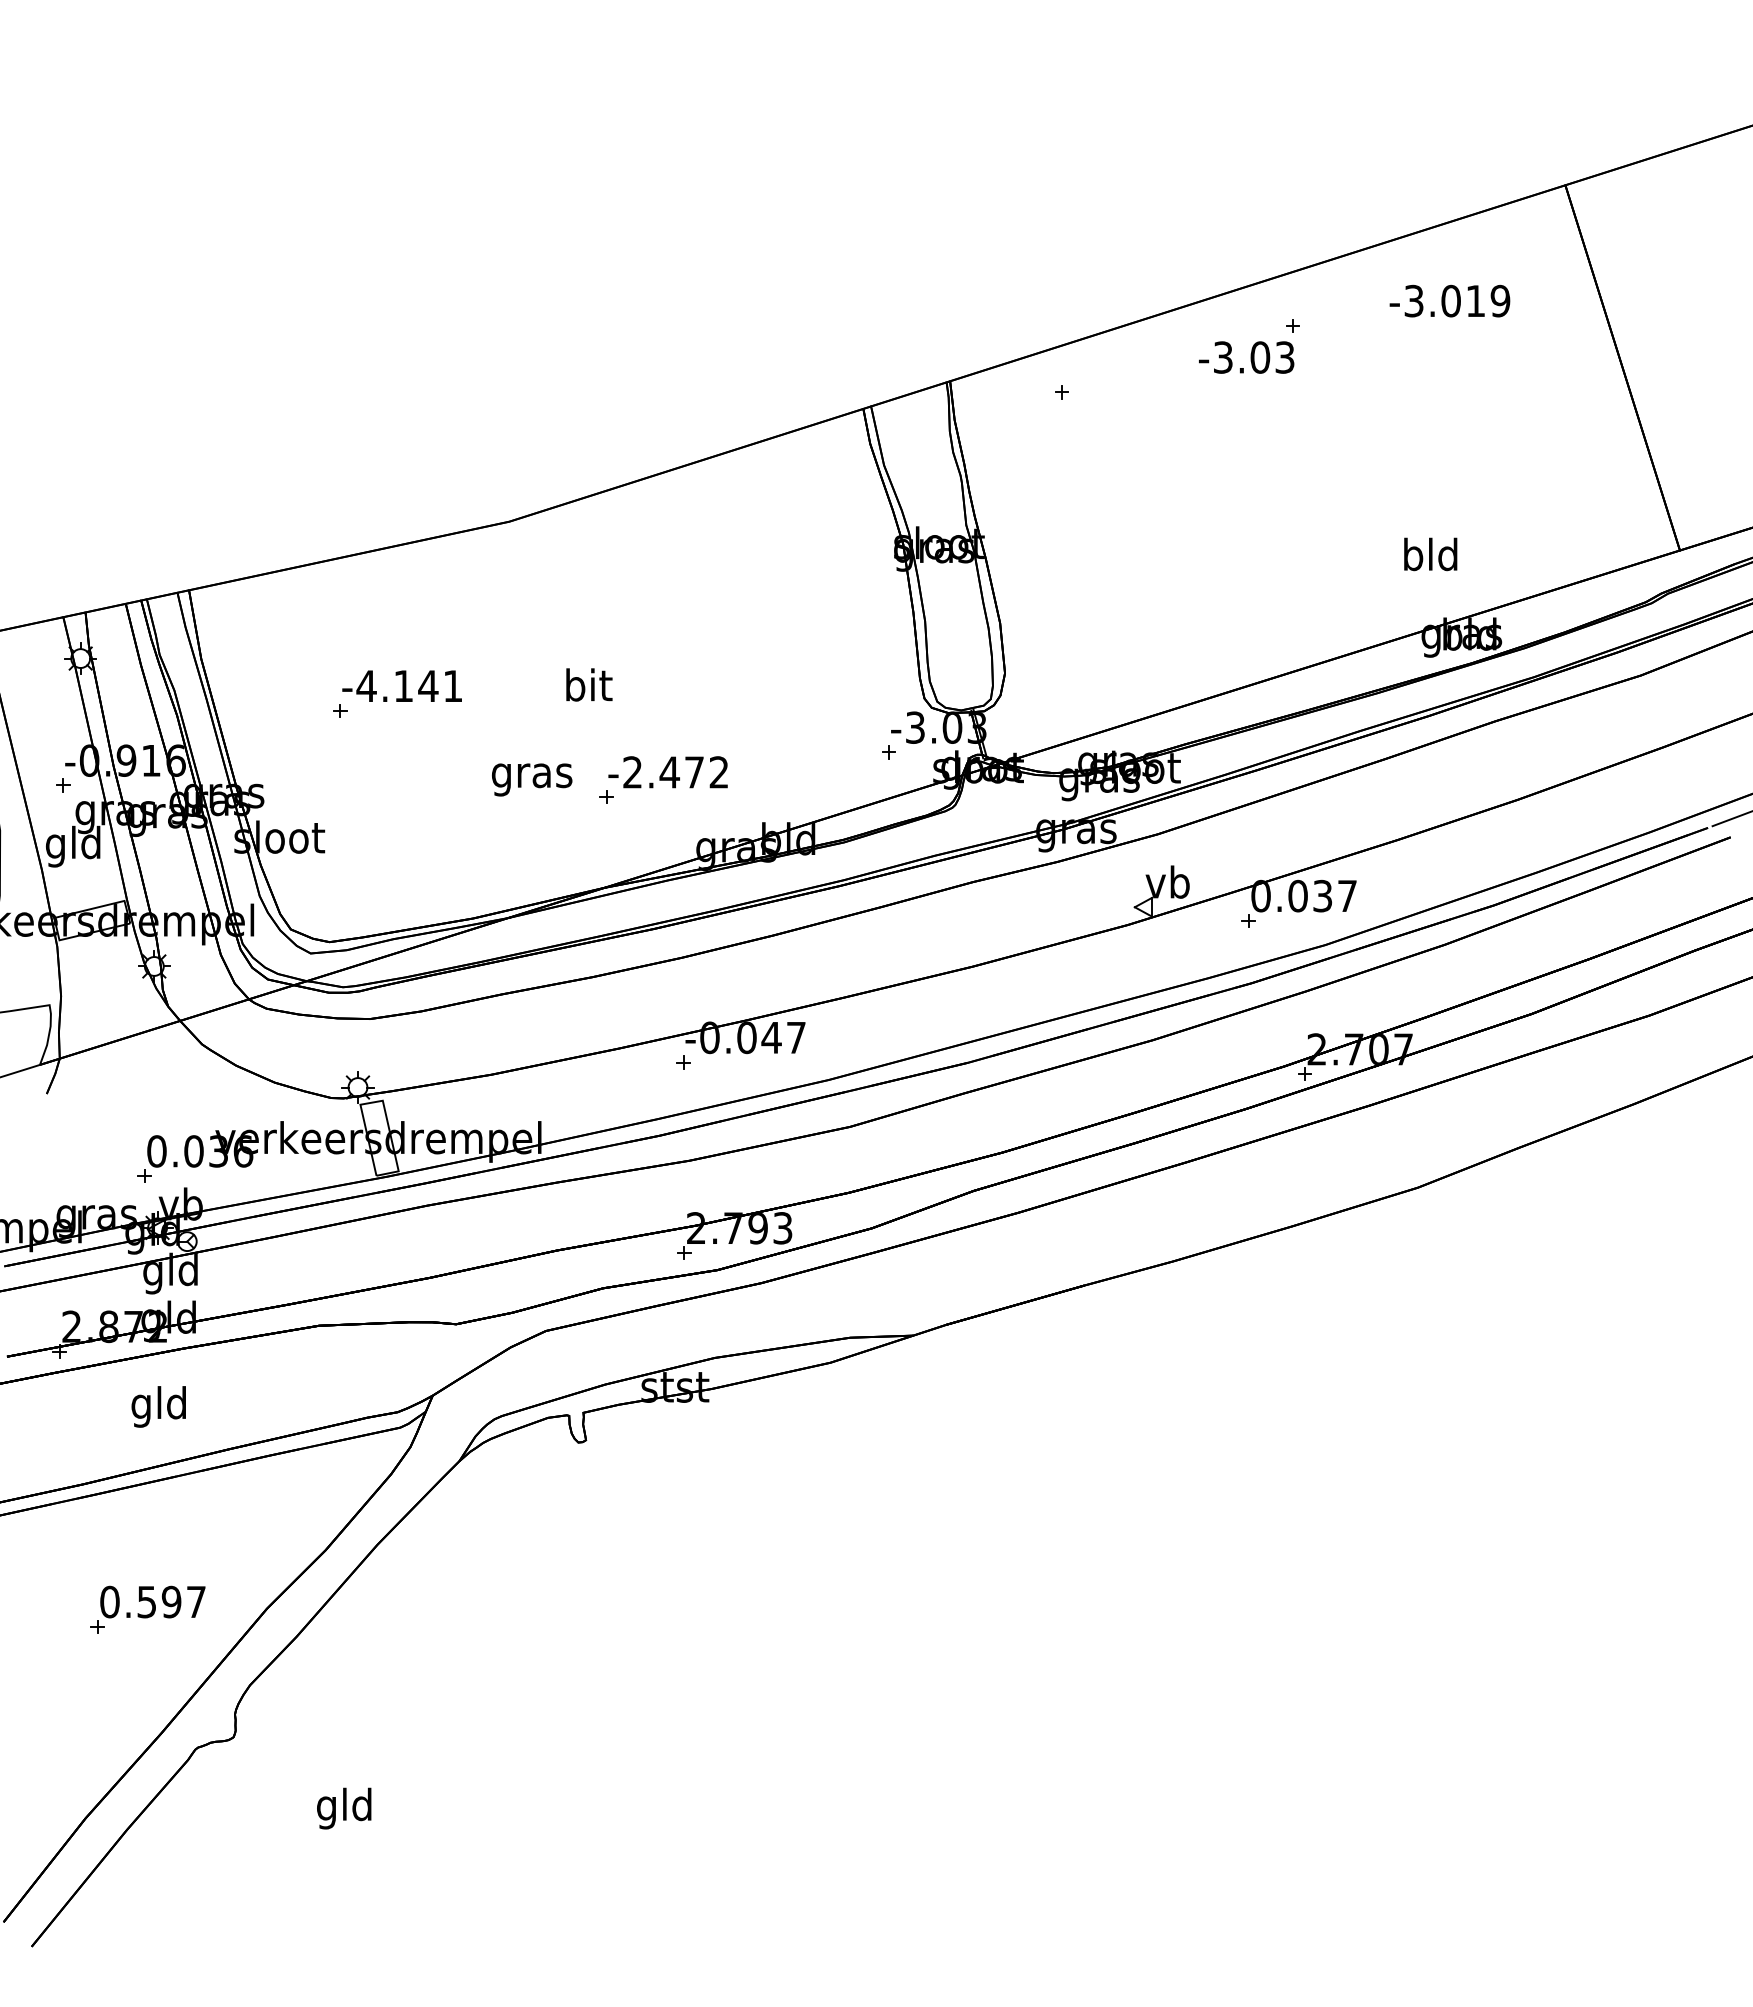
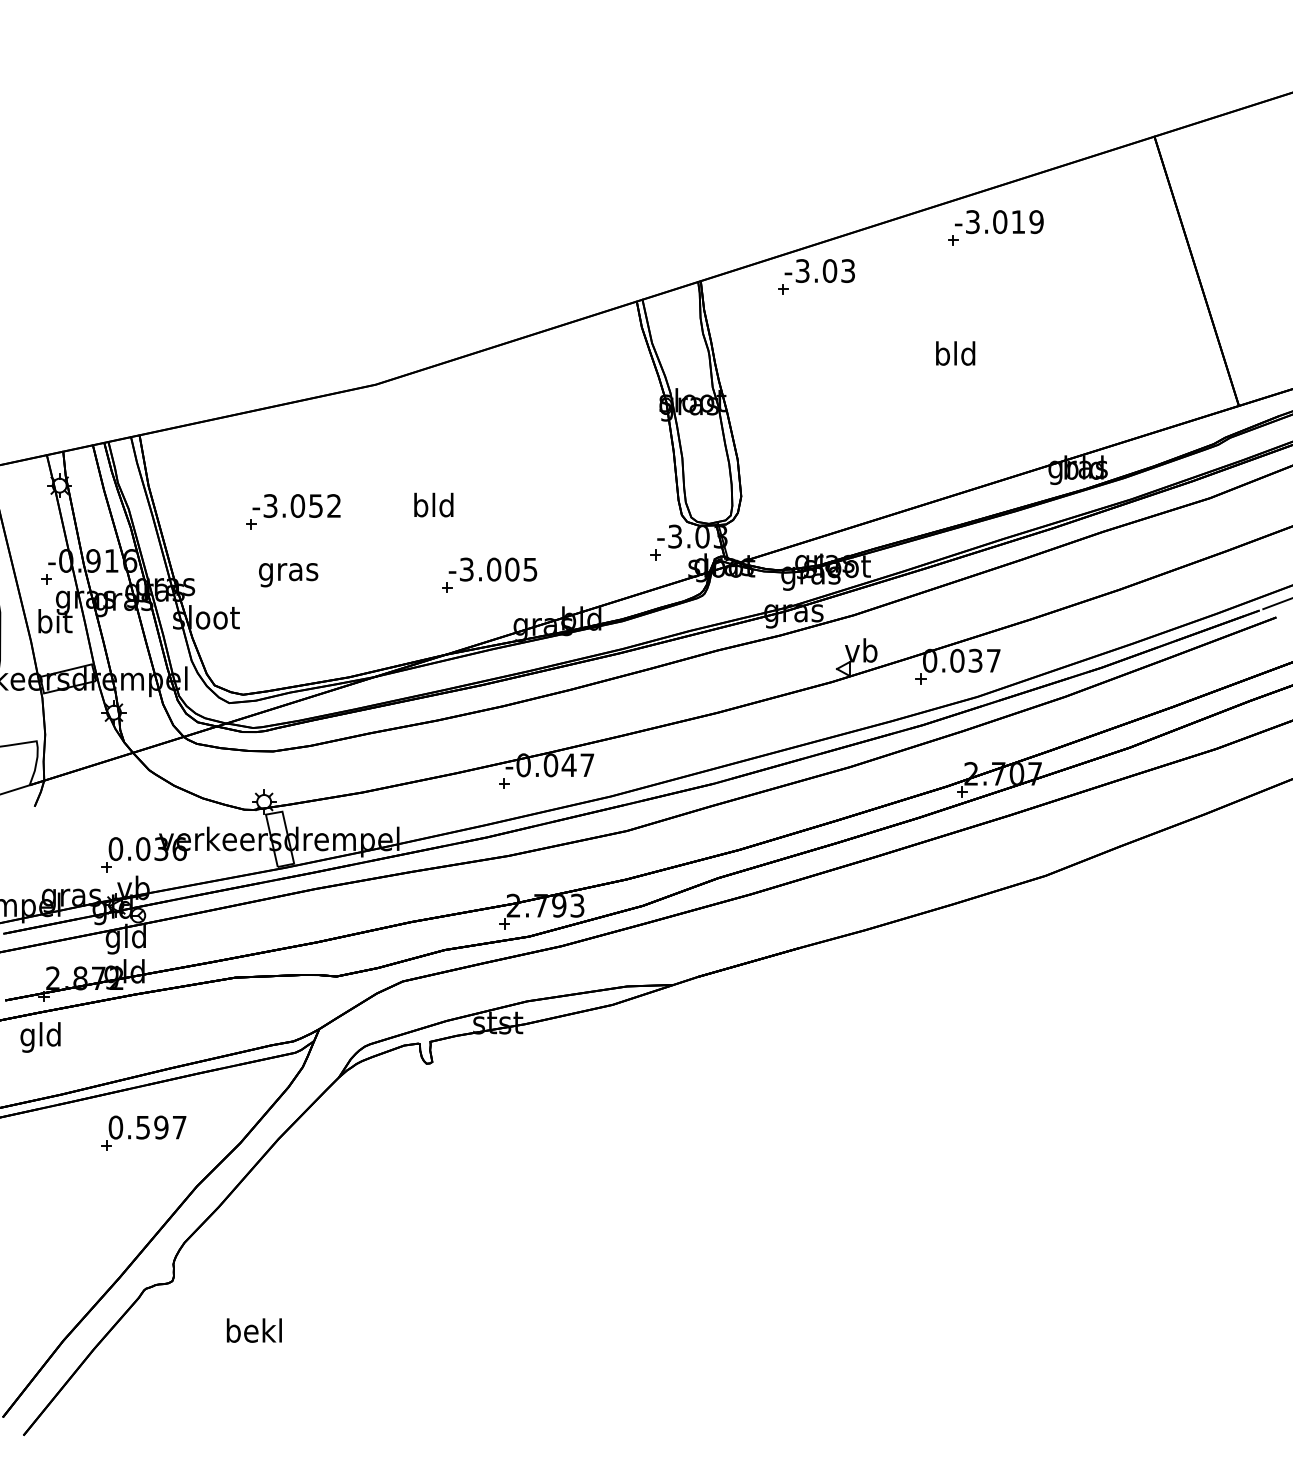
text: (1449, 300) -> (998, 221), moved
text: (1246, 357) -> (819, 271), moved
text: (1430, 554) -> (955, 353), moved
text: (587, 684) -> (433, 504), bit -> bld
text: (408, 686) -> (301, 506), -4.141 -> -3.052
text: (675, 772) -> (498, 569), -2.472 -> -3.005
text: (532, 779) -> (288, 574), moved
text: (72, 846) -> (53, 624), gld -> bit
text: (158, 1406) -> (40, 1037), moved
part: (147, 1609) -> (143, 1133), moved
text: (344, 1808) -> (254, 1333), gld -> bekl

